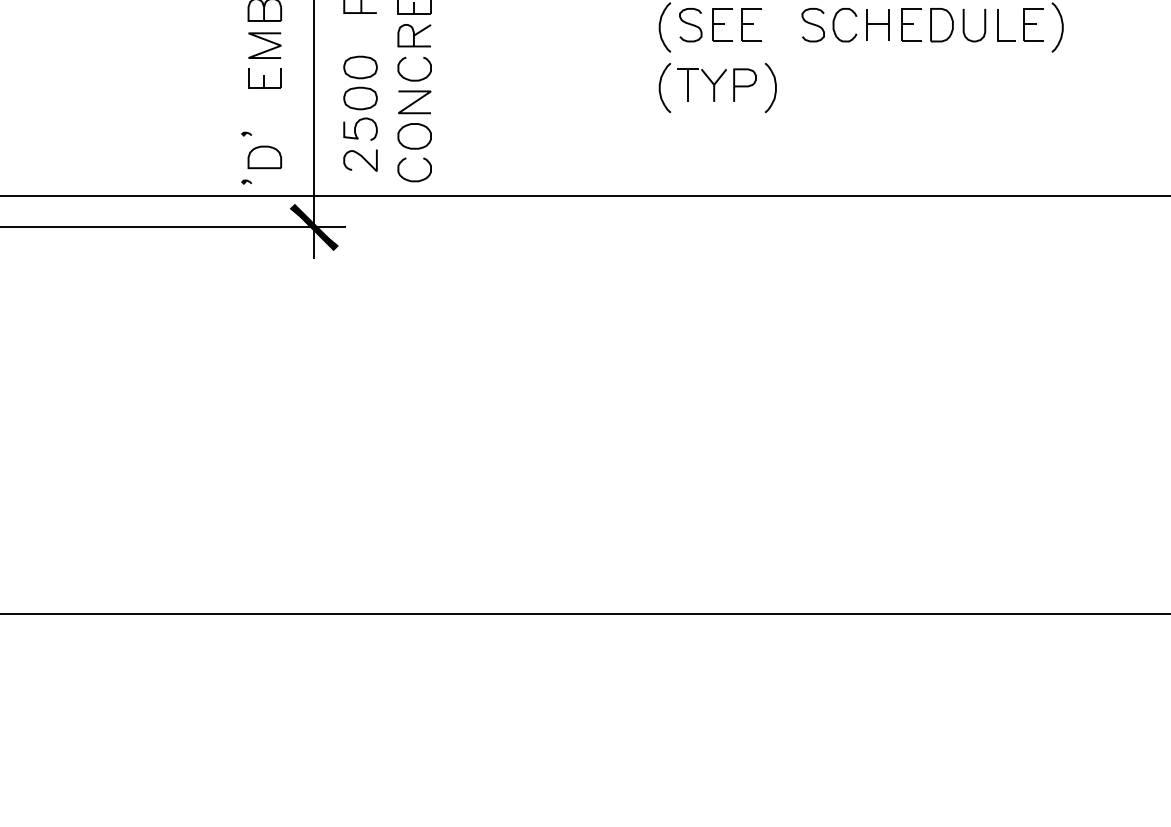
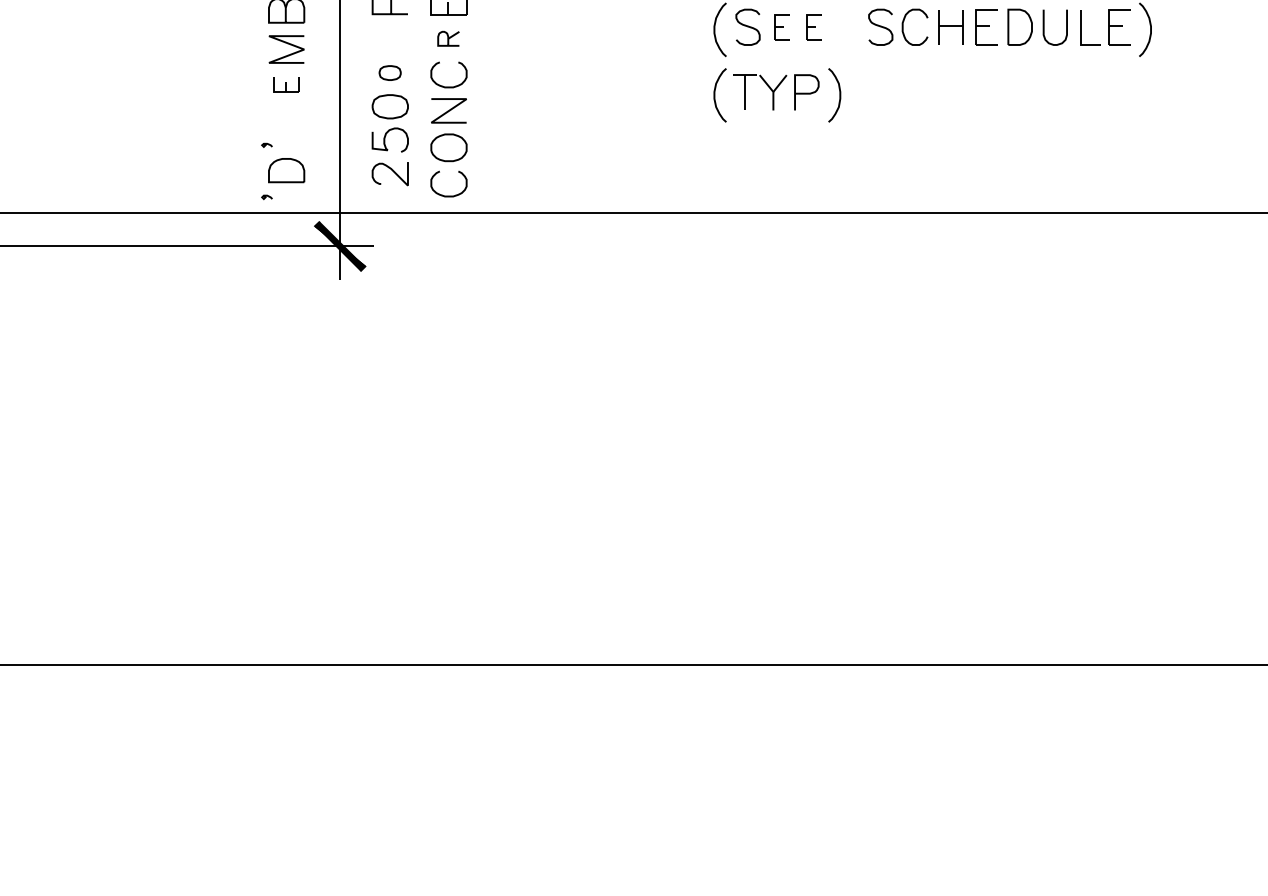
part: (721, 25) -> (781, 27), size x0.7
part: (751, 25) -> (813, 27), size x0.7
part: (414, 35) -> (448, 38), size x0.6
part: (359, 66) -> (389, 72), size x0.6
part: (264, 77) -> (286, 84), size x0.7

